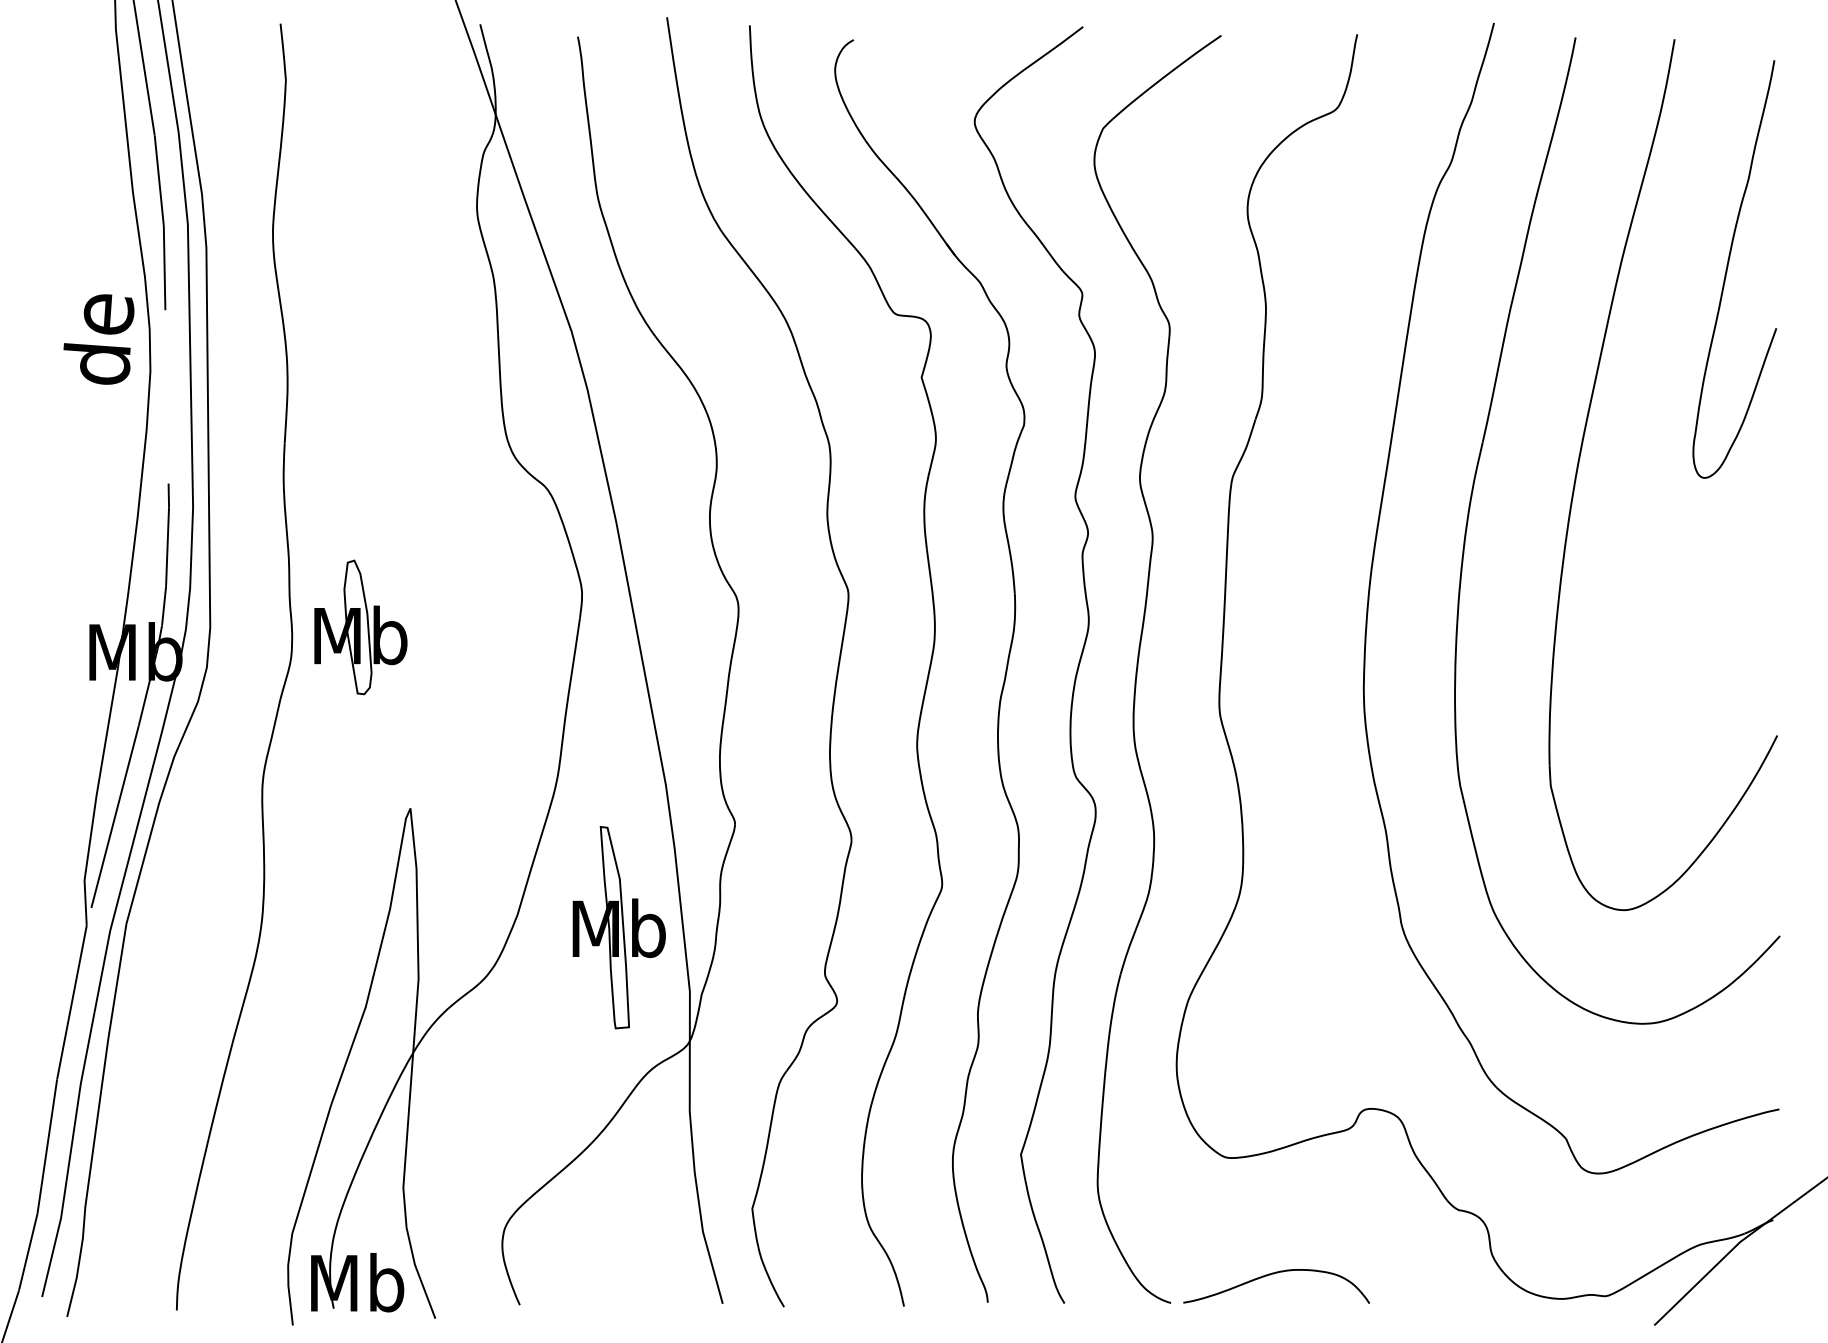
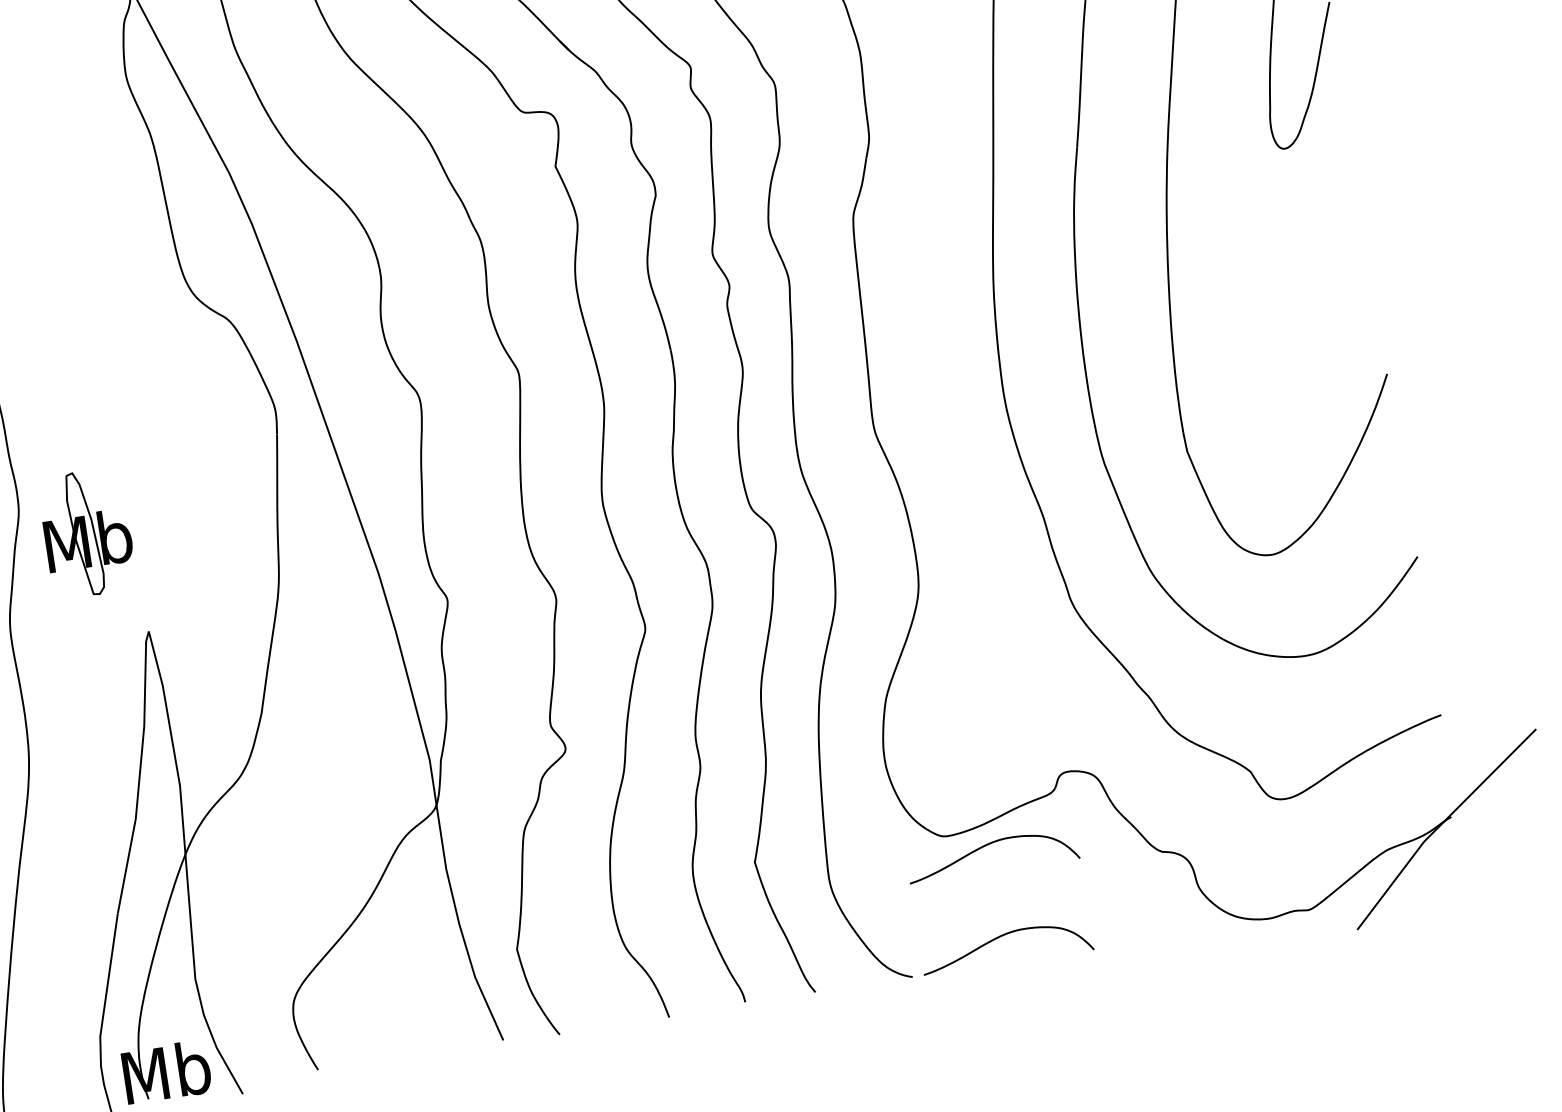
part: (360, 627) -> (87, 533), moved
part: (618, 927) -> (355, 711), removed
curve: (1274, 1174) -> (989, 845), added

